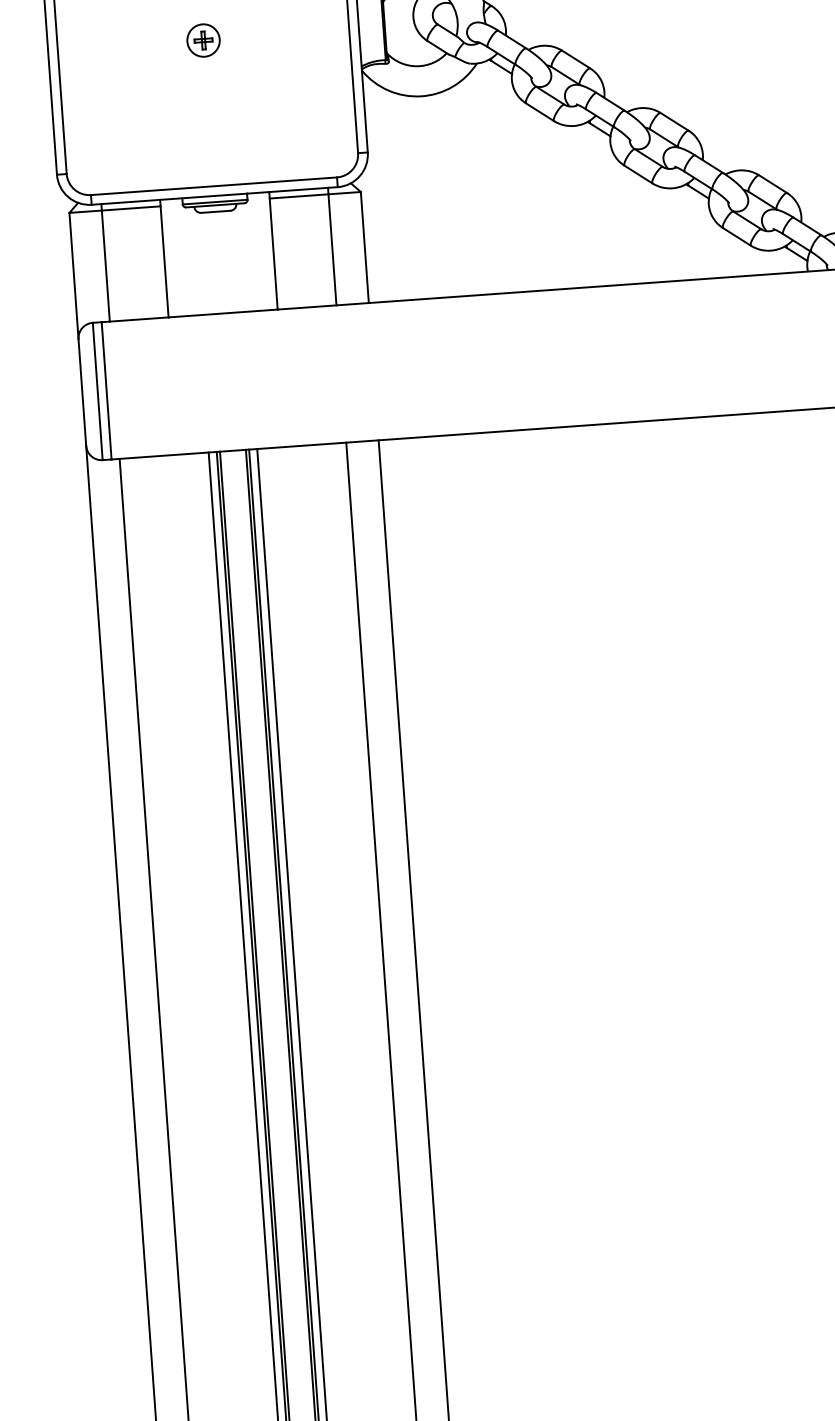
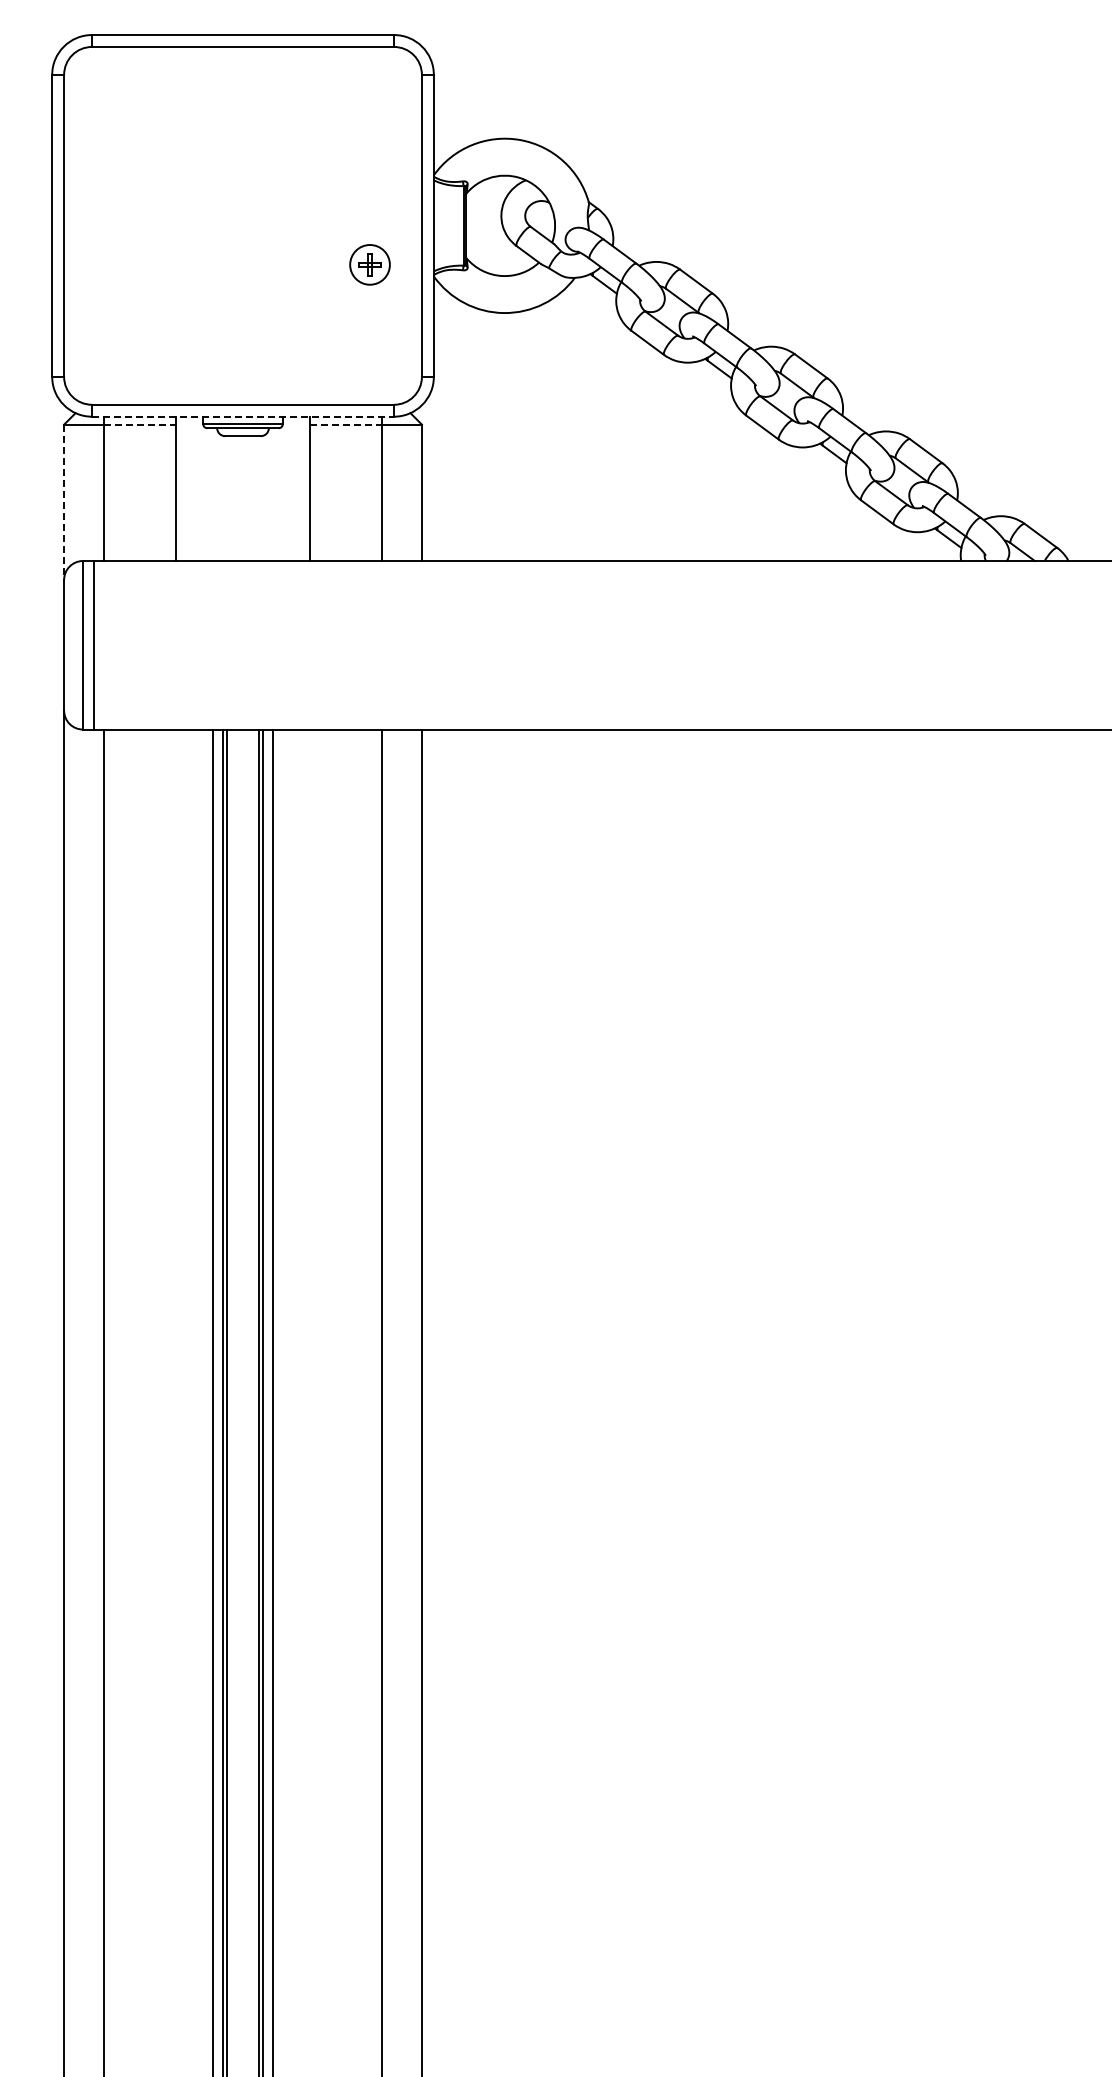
part: (203, 40) -> (369, 264), moved
line: (215, 195) -> (243, 416), solid -> dashed
line: (299, 196) -> (346, 424), solid -> dashed
line: (131, 208) -> (140, 424), solid -> dashed
line: (74, 276) -> (64, 502), solid -> dashed

